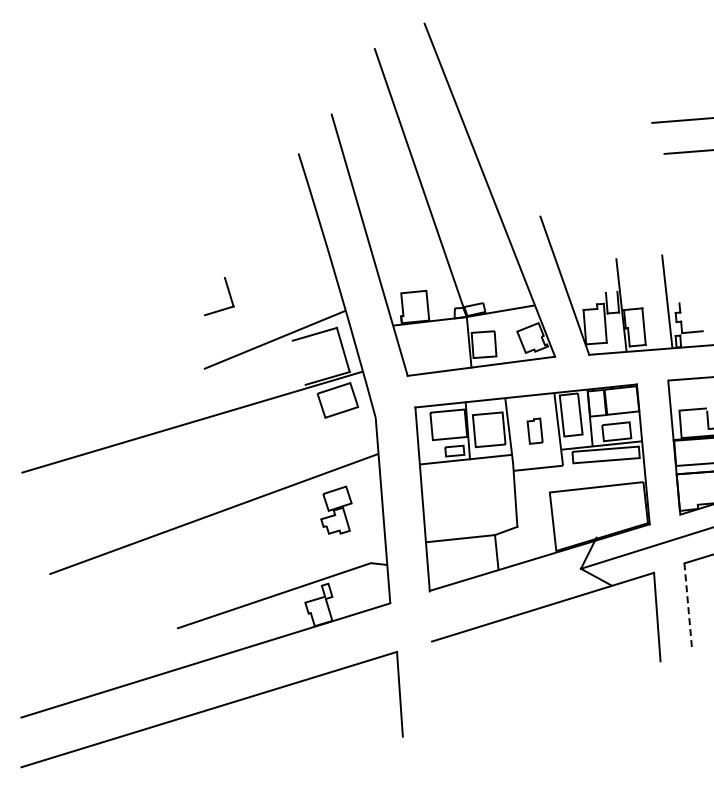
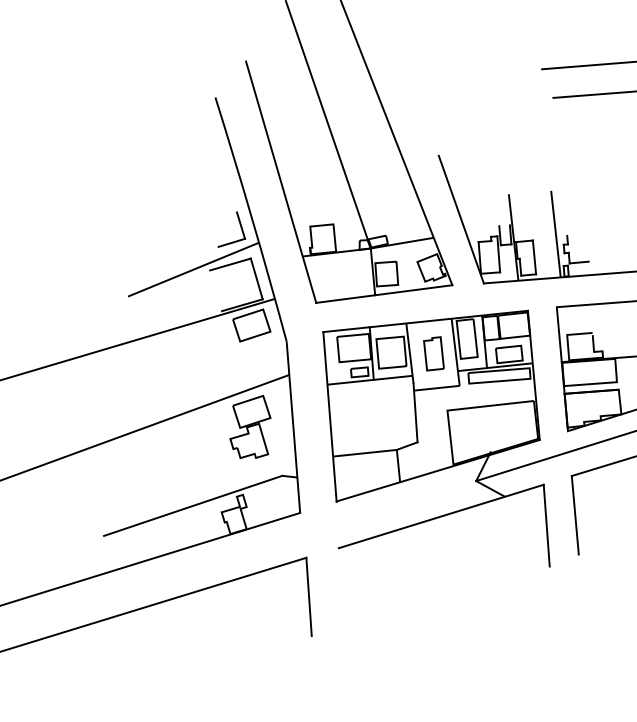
part: (228, 293) -> (240, 226), moved
part: (534, 431) -> (433, 354), size x1.43
part: (336, 509) -> (250, 426), size x1.43
line: (688, 605) -> (575, 514), dashed -> solid

